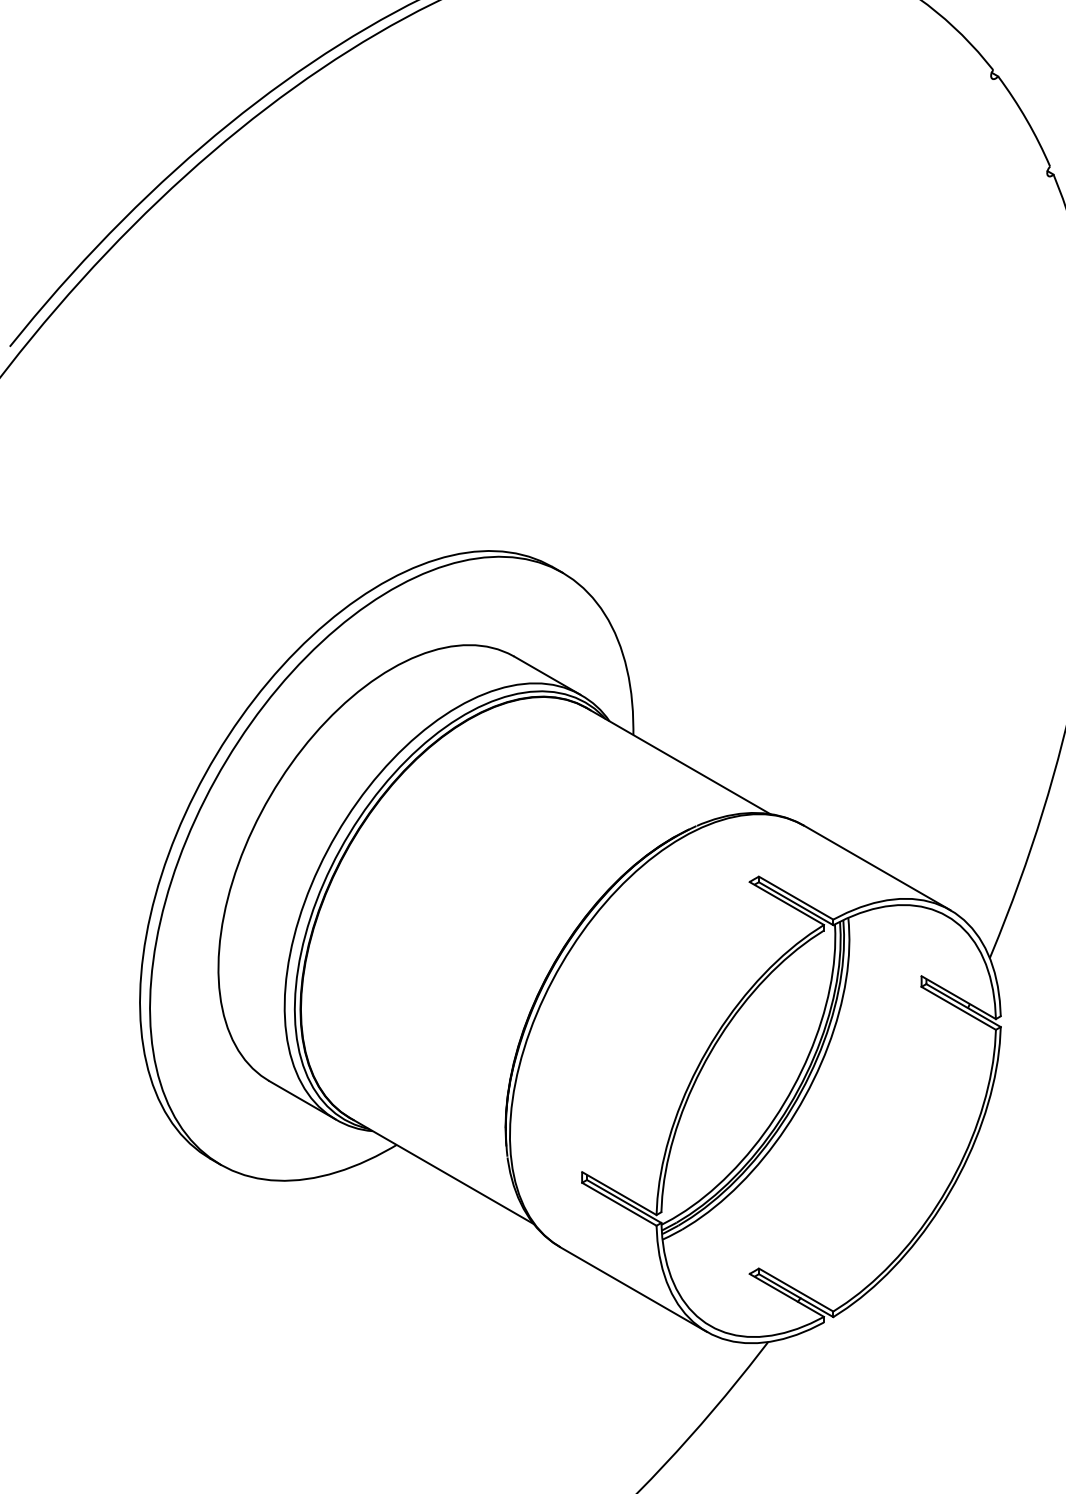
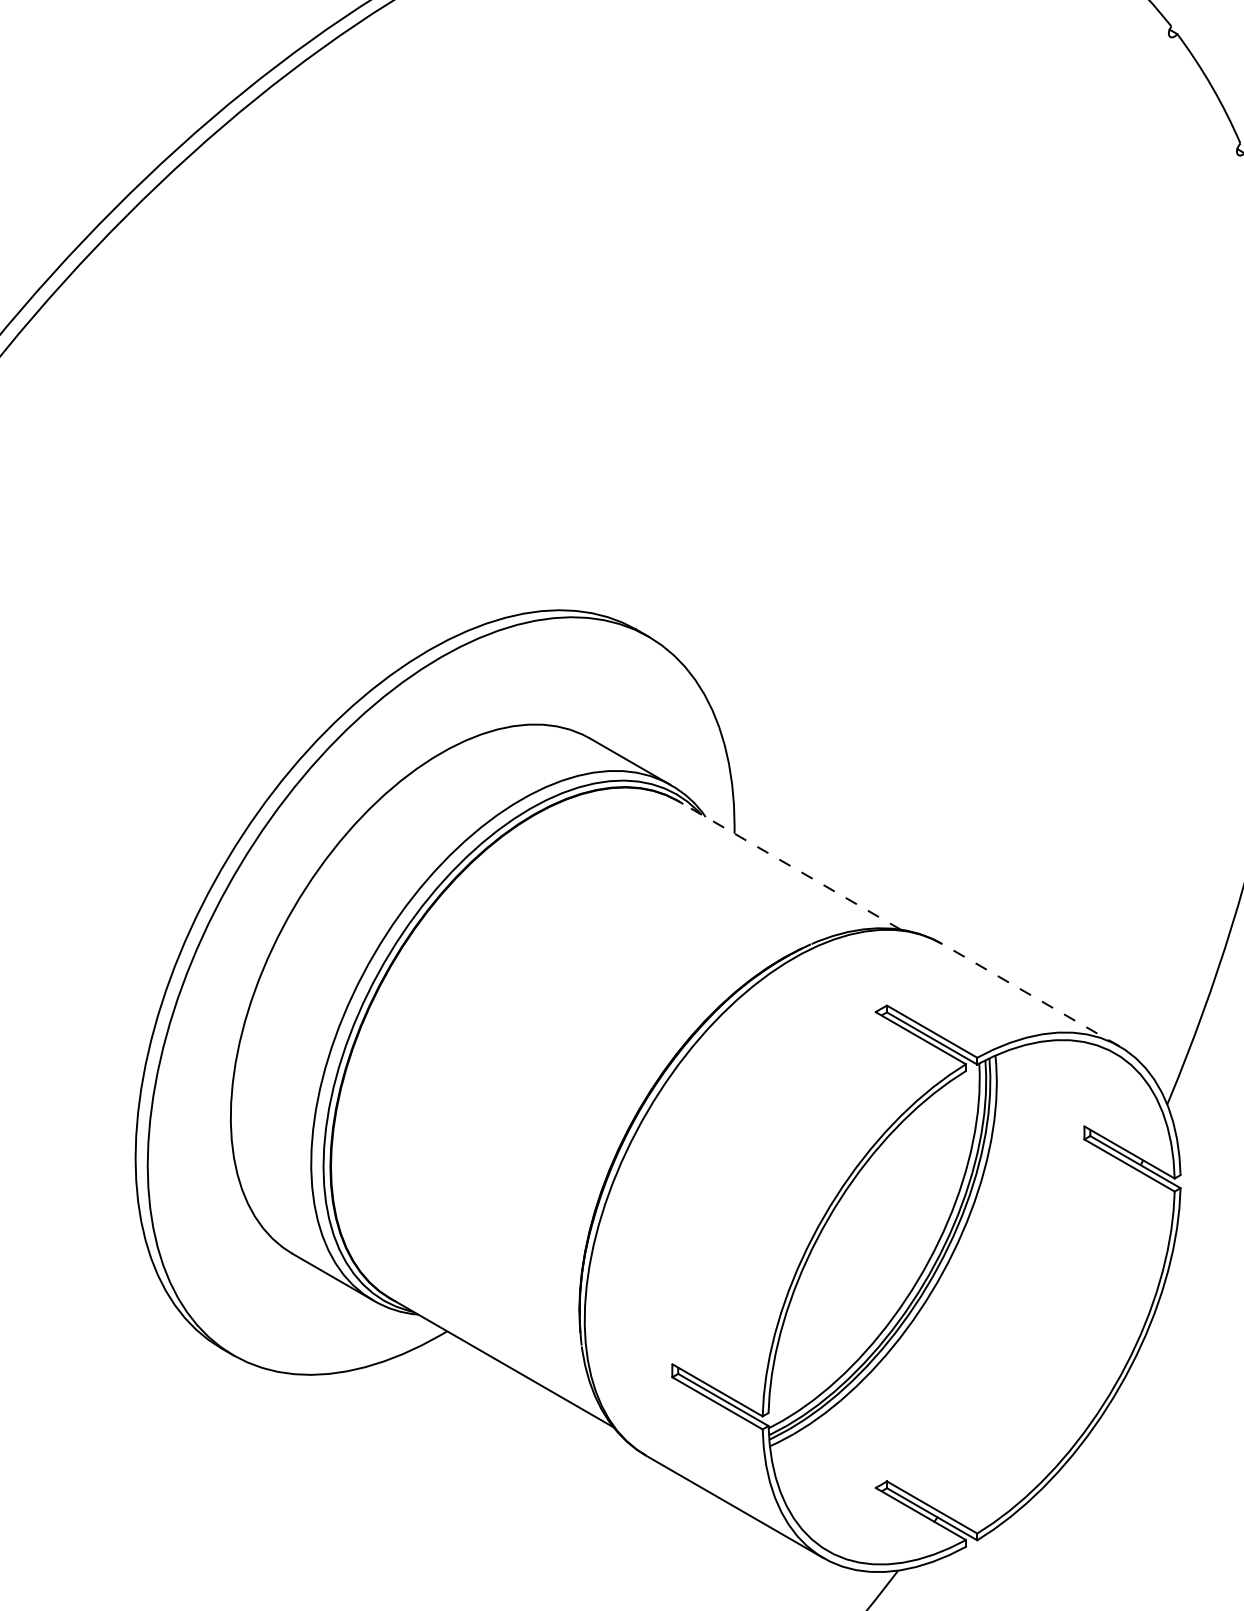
line: (678, 760) -> (789, 864), solid -> dashed
line: (877, 867) -> (1030, 994), solid -> dashed

